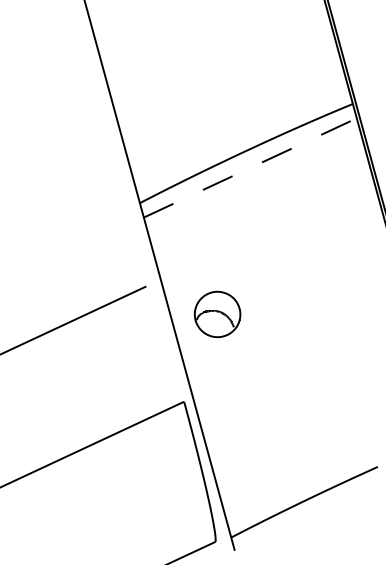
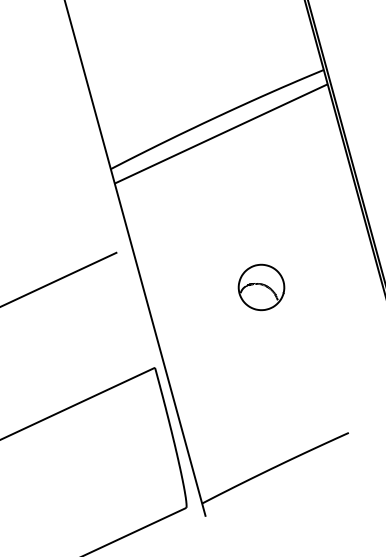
line: (250, 167) -> (221, 133), dashed -> solid
part: (217, 314) -> (261, 287), moved

